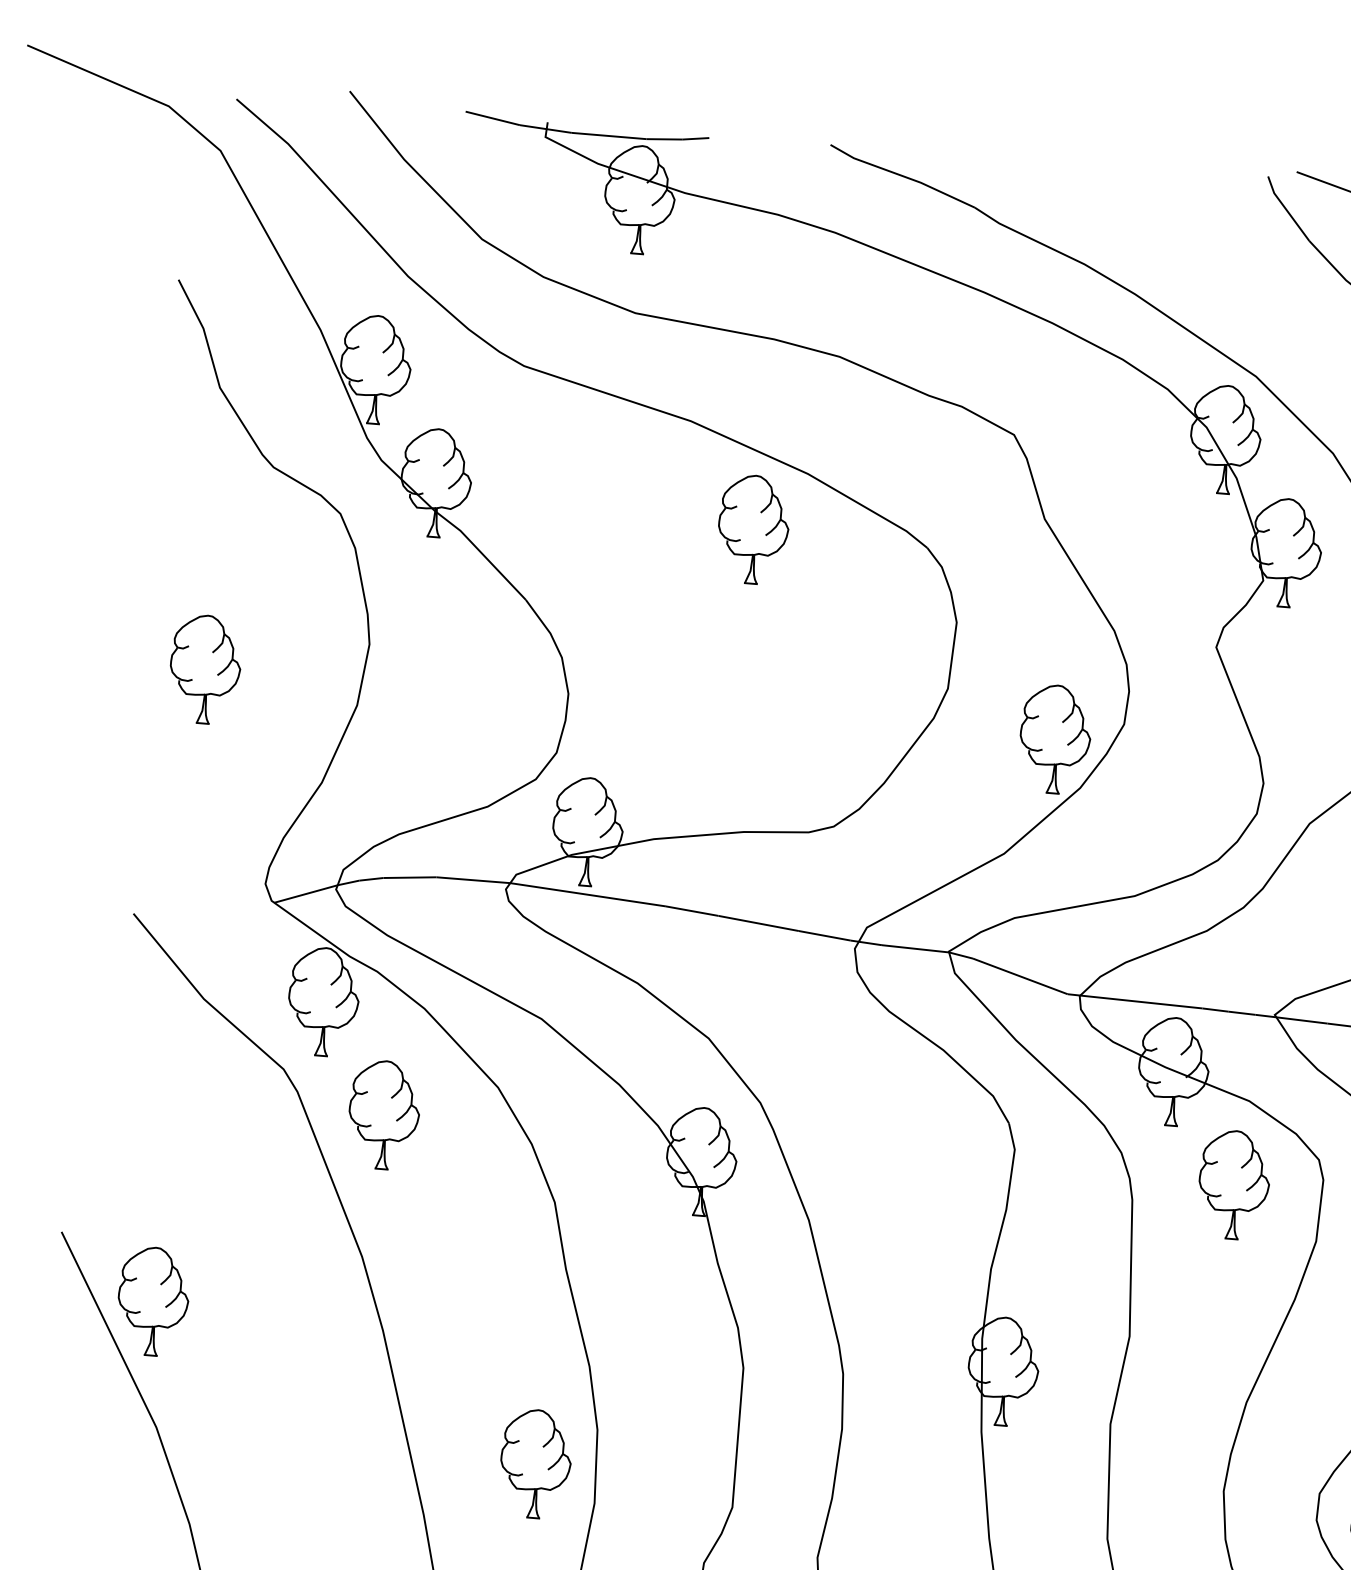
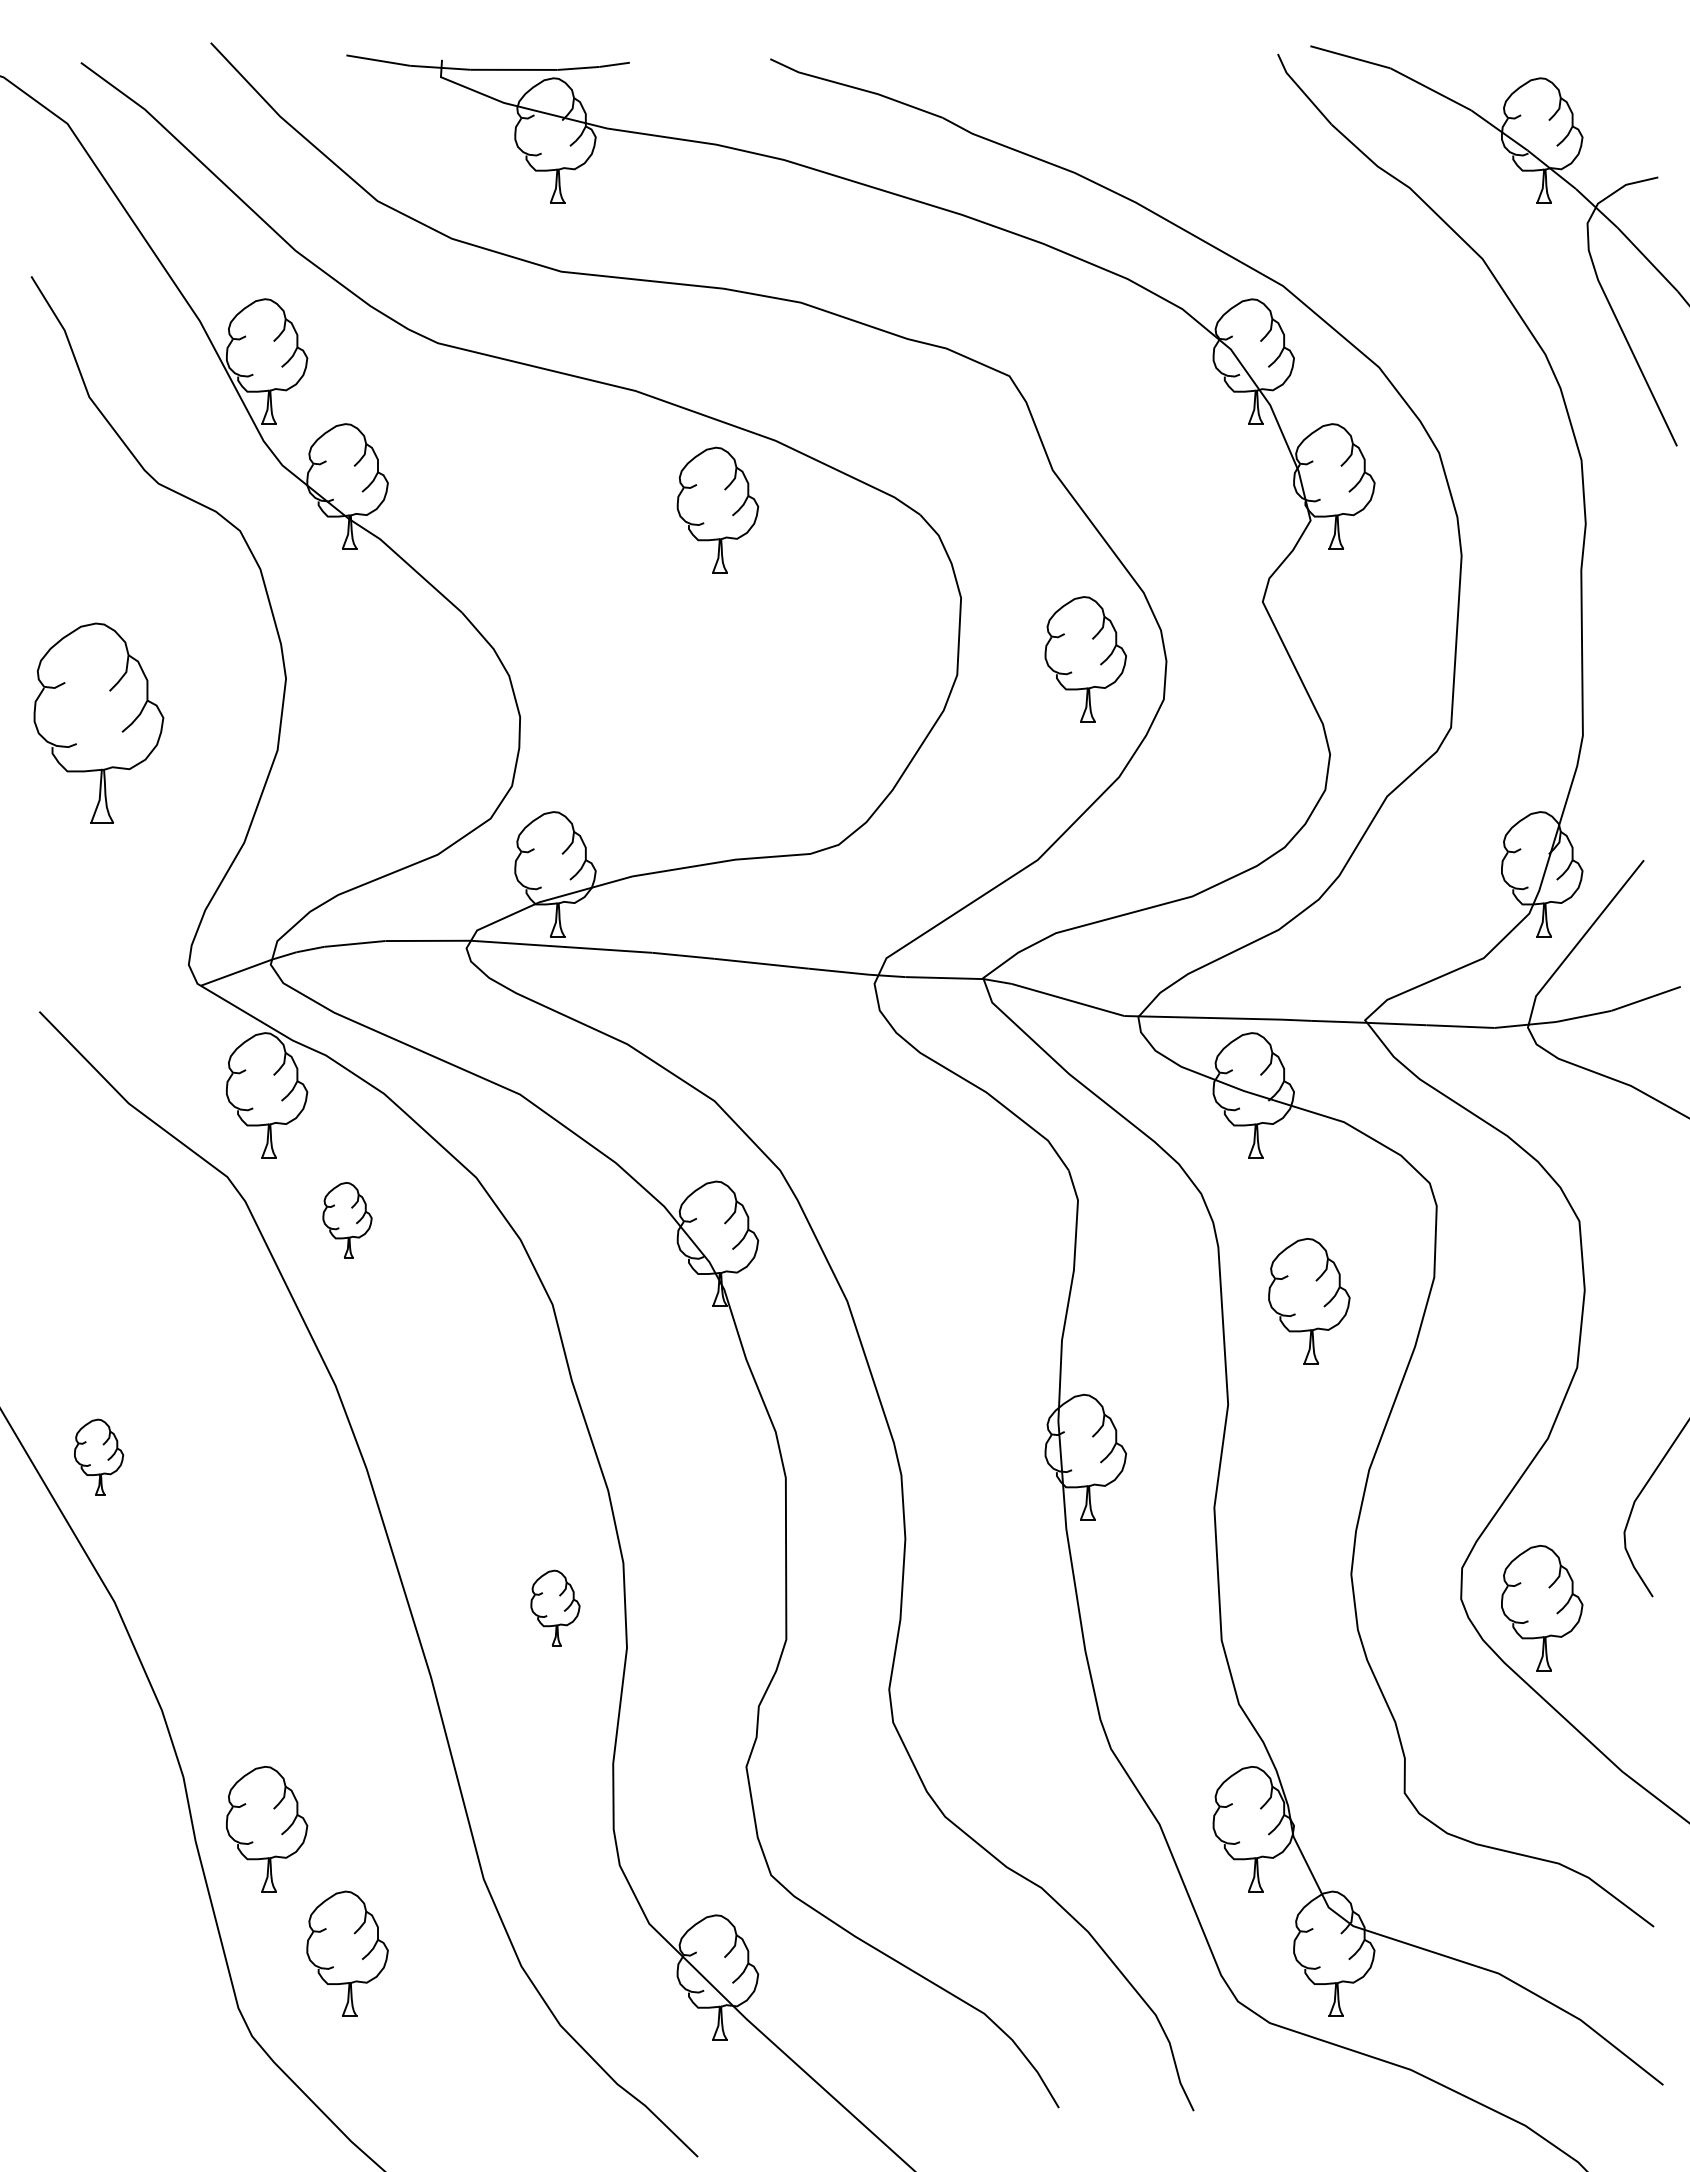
part: (205, 669) -> (99, 723), size x1.6
part: (1054, 739) -> (1085, 659), moved
part: (384, 1115) -> (347, 1220), size x0.6
part: (1234, 1185) -> (1309, 1301), moved
part: (152, 1301) -> (98, 1456), size x0.6
part: (535, 1463) -> (555, 1607), size x0.6

